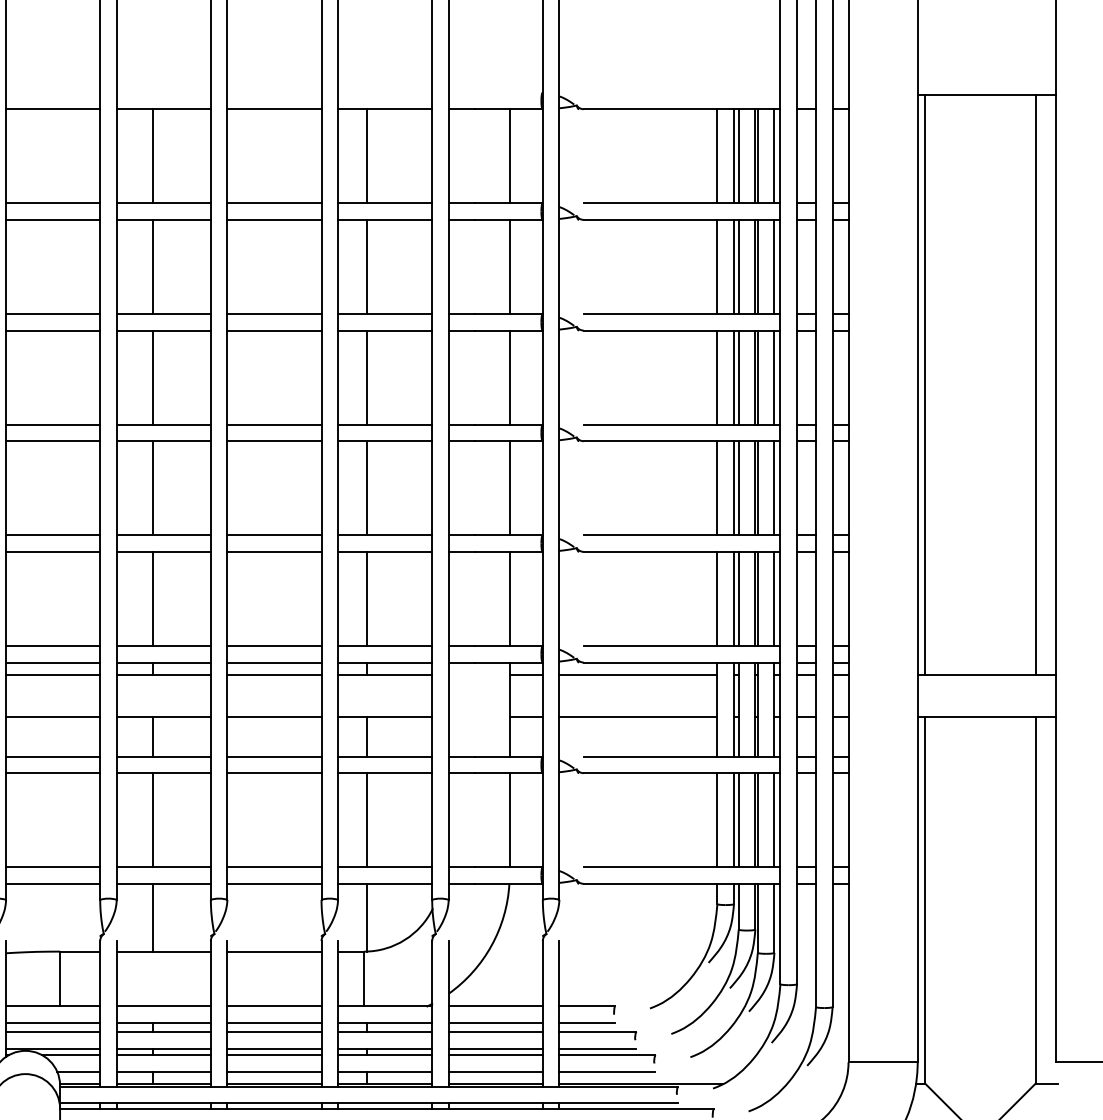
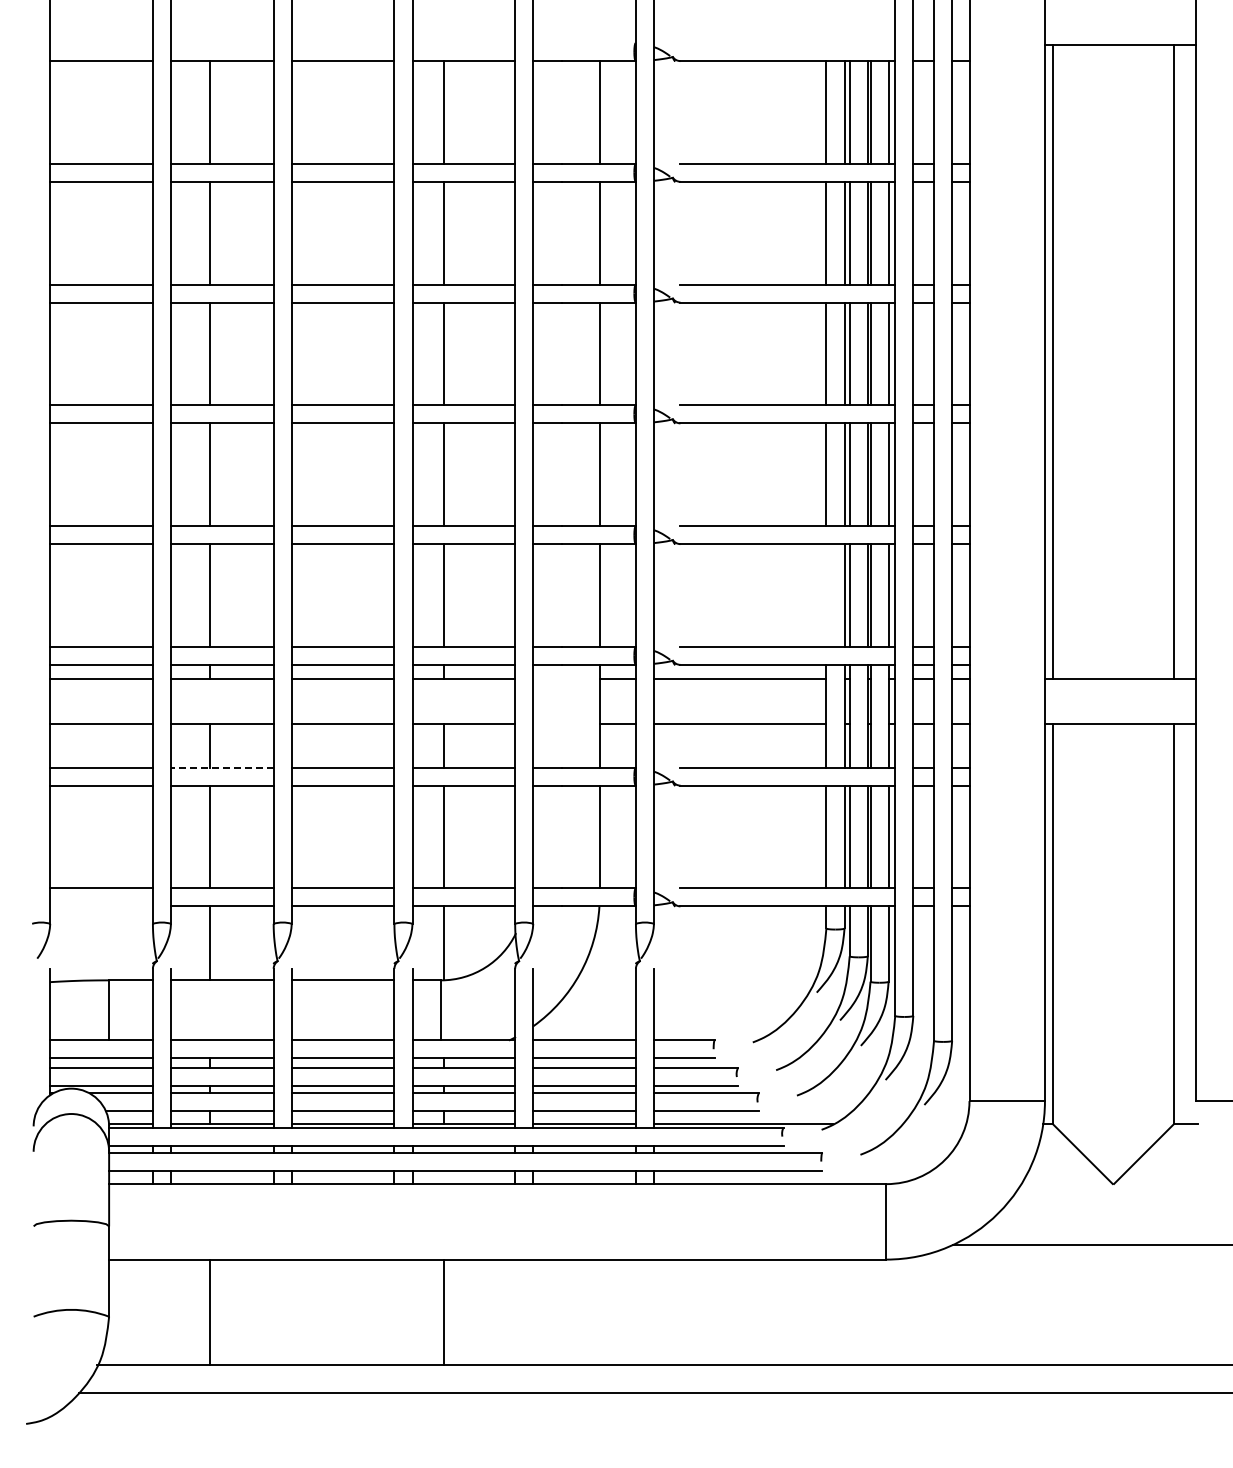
line: (717, 598) -> (826, 595), removed
line: (163, 756) -> (221, 767), solid -> dashed
line: (53, 883) -> (101, 906), removed

